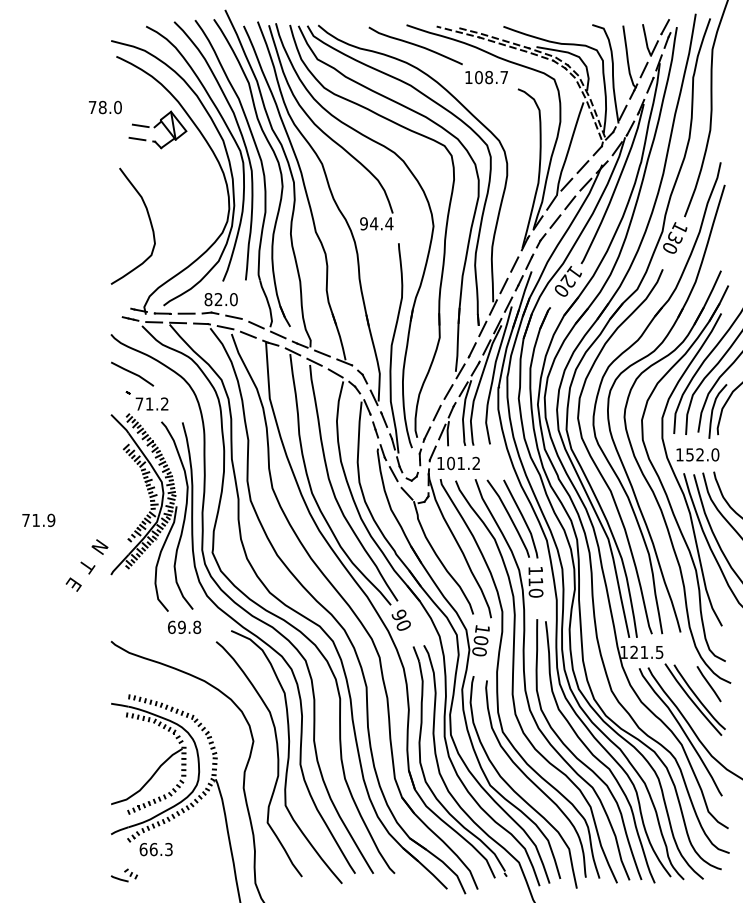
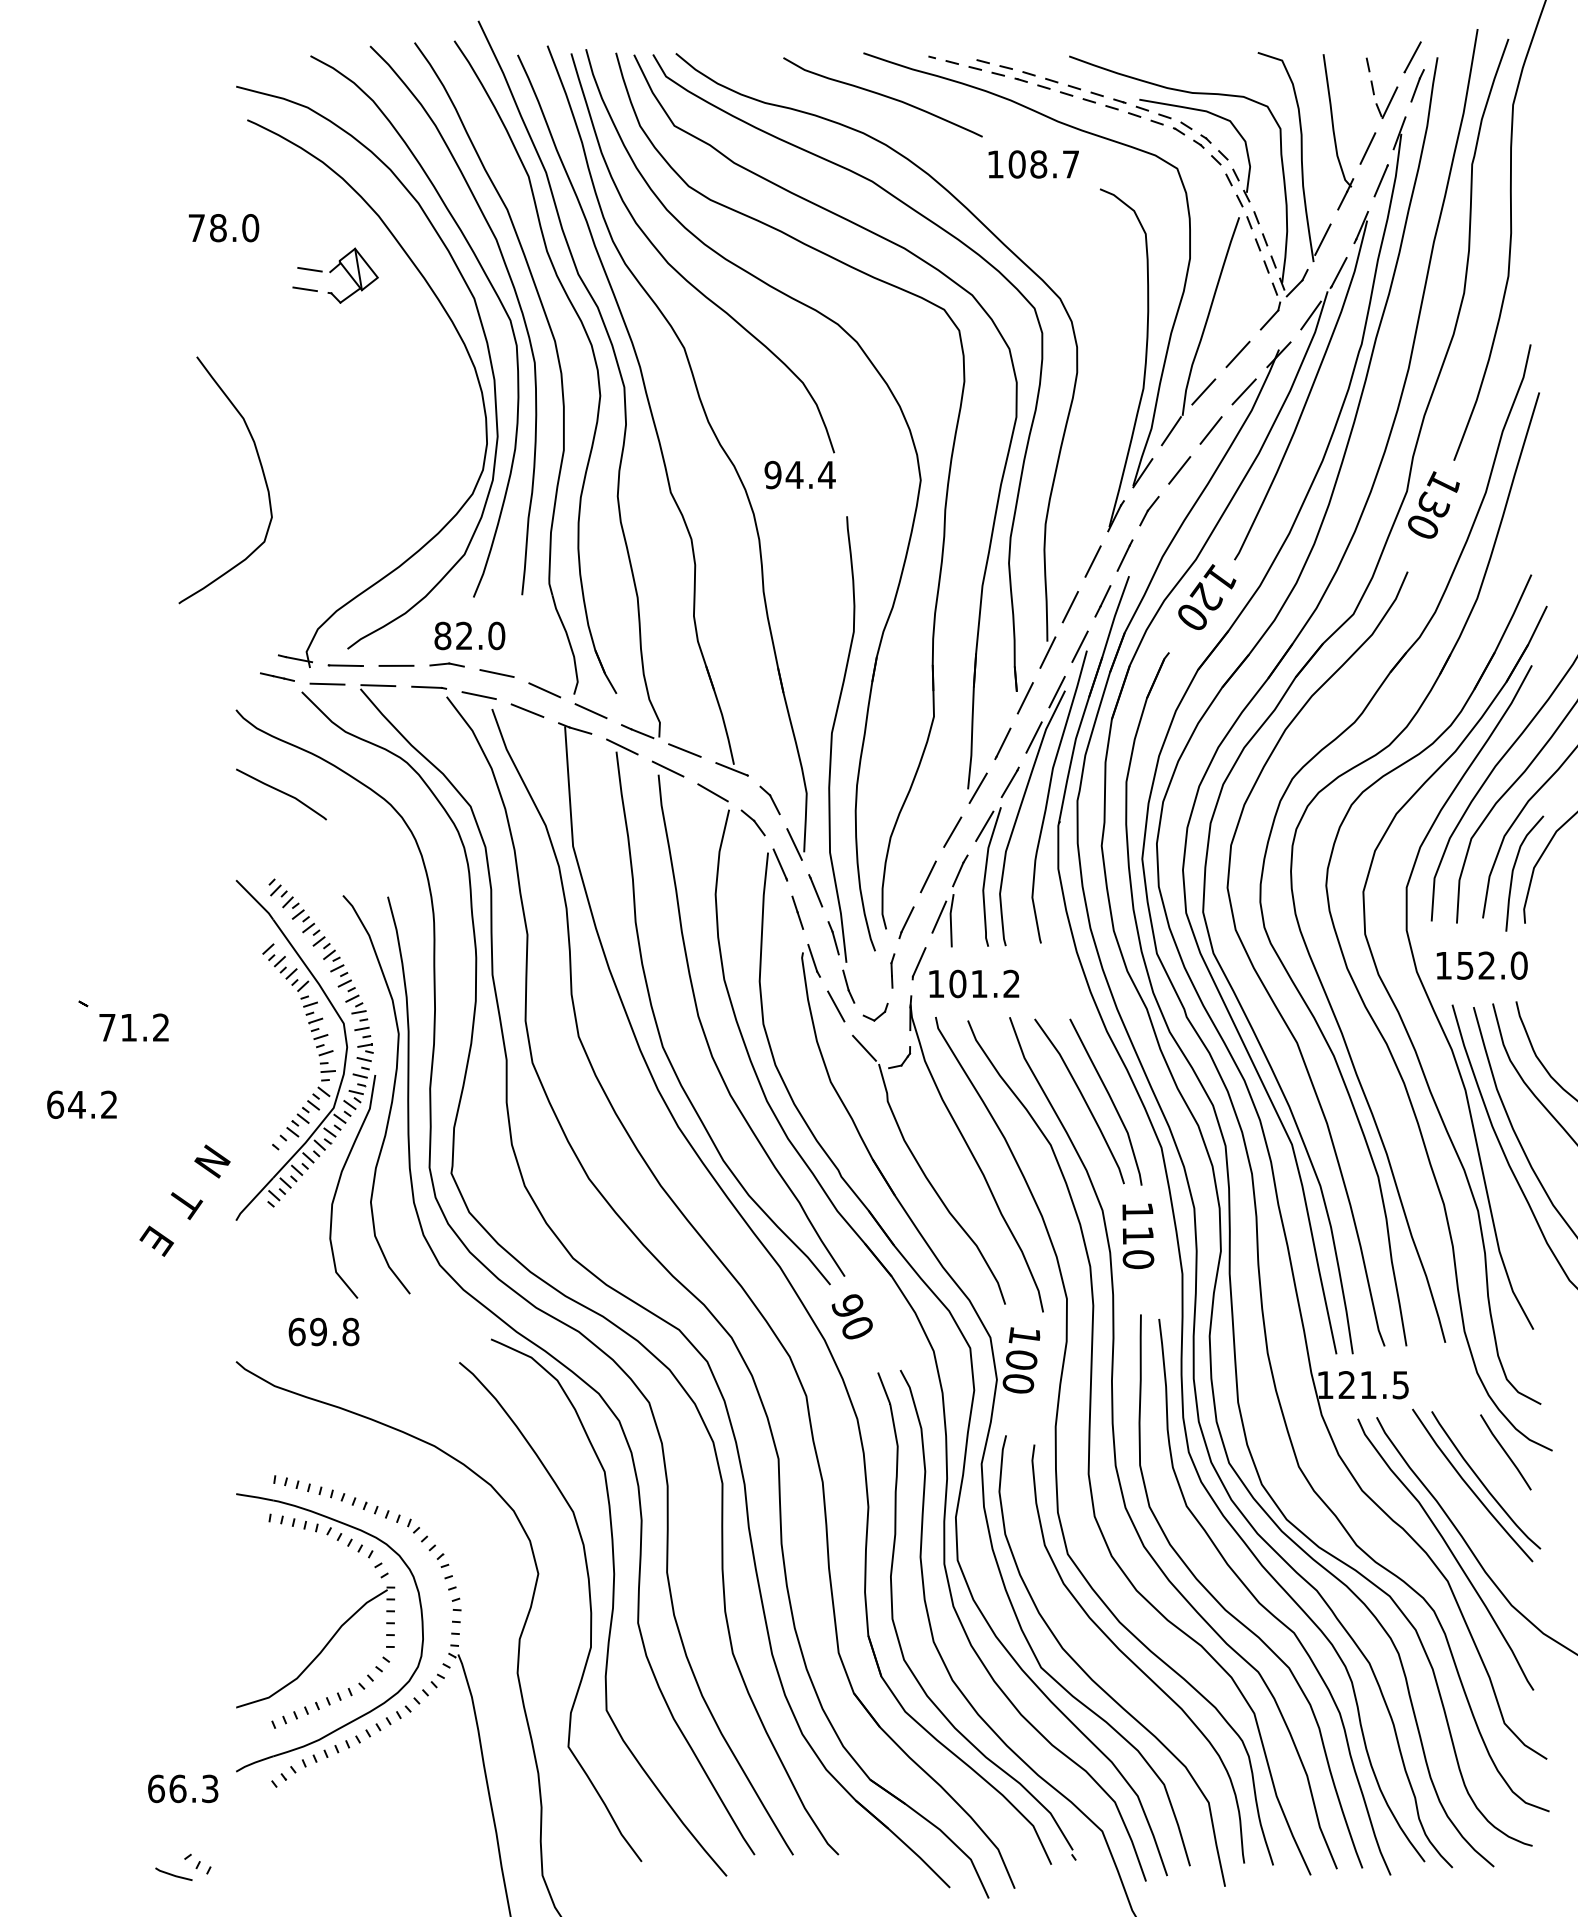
line: (646, 40) -> (1372, 85), solid -> dashed
part: (157, 129) -> (334, 274), size x0.7
curve: (148, 218) -> (258, 463), moved
part: (146, 400) -> (122, 1020), moved
text: (38, 520) -> (81, 1105), 71.9 -> 64.2
text: (184, 626) -> (323, 1330), moved
text: (155, 849) -> (181, 1788), moved
part: (123, 875) -> (181, 1867), moved

